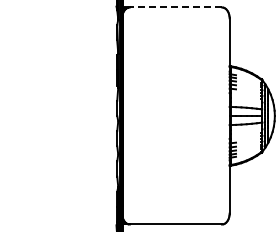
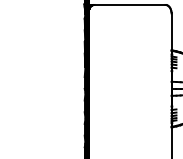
line: (175, 7) -> (129, 5), dashed -> solid

